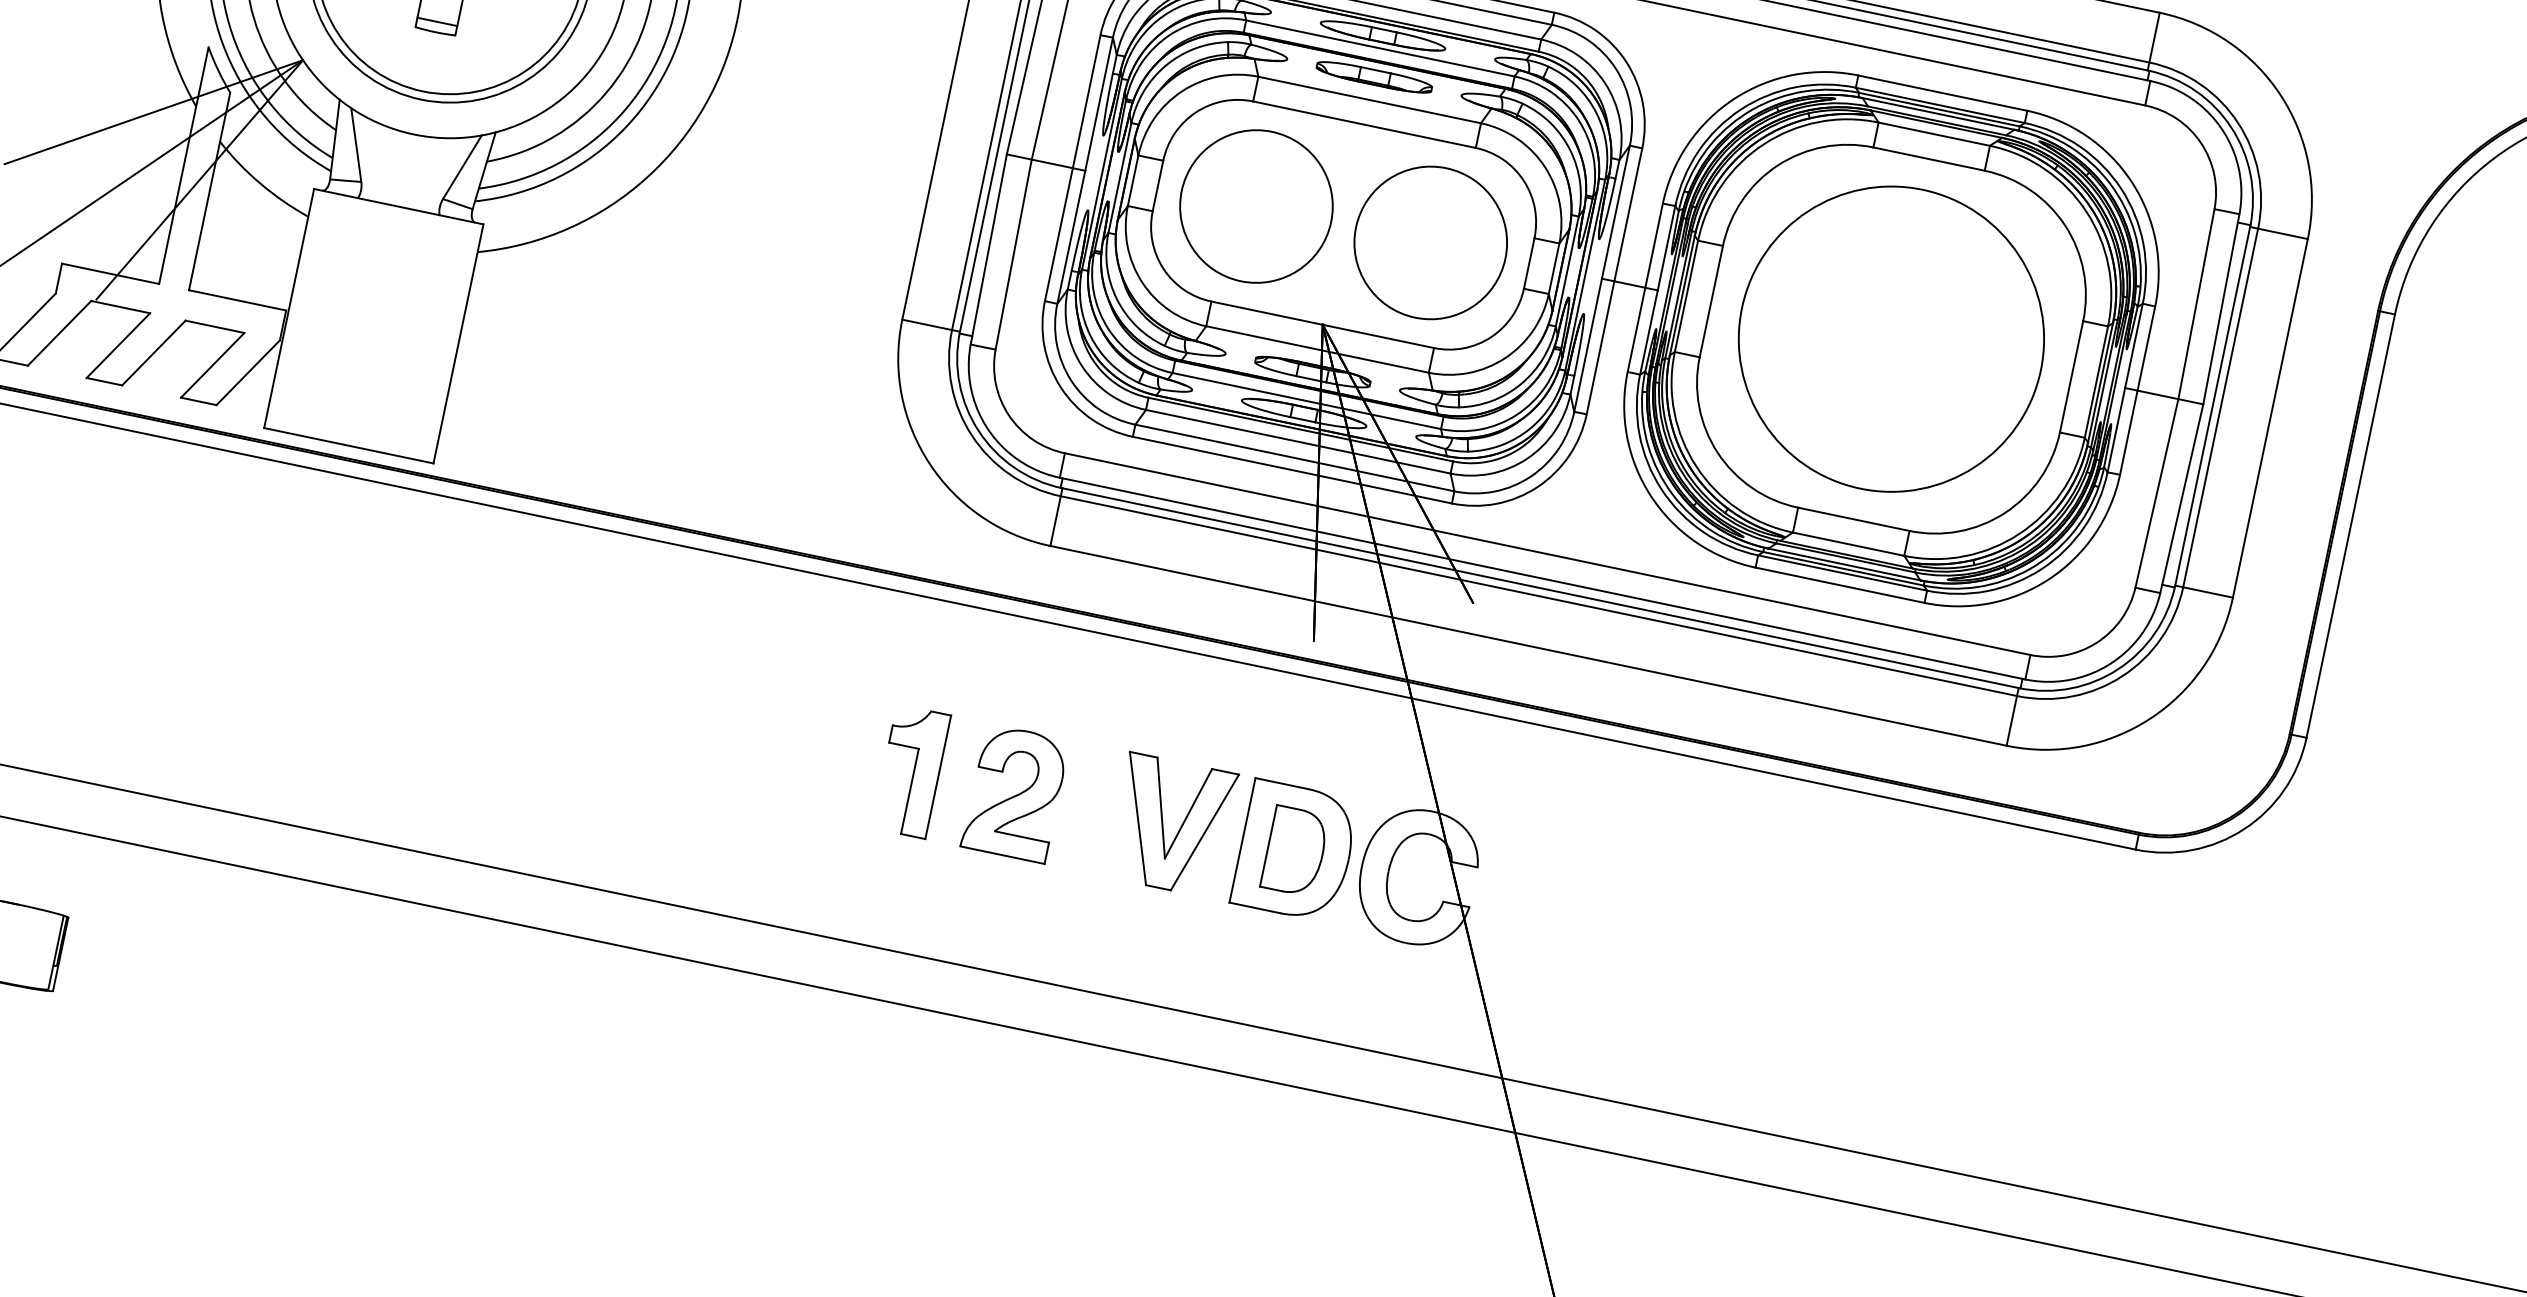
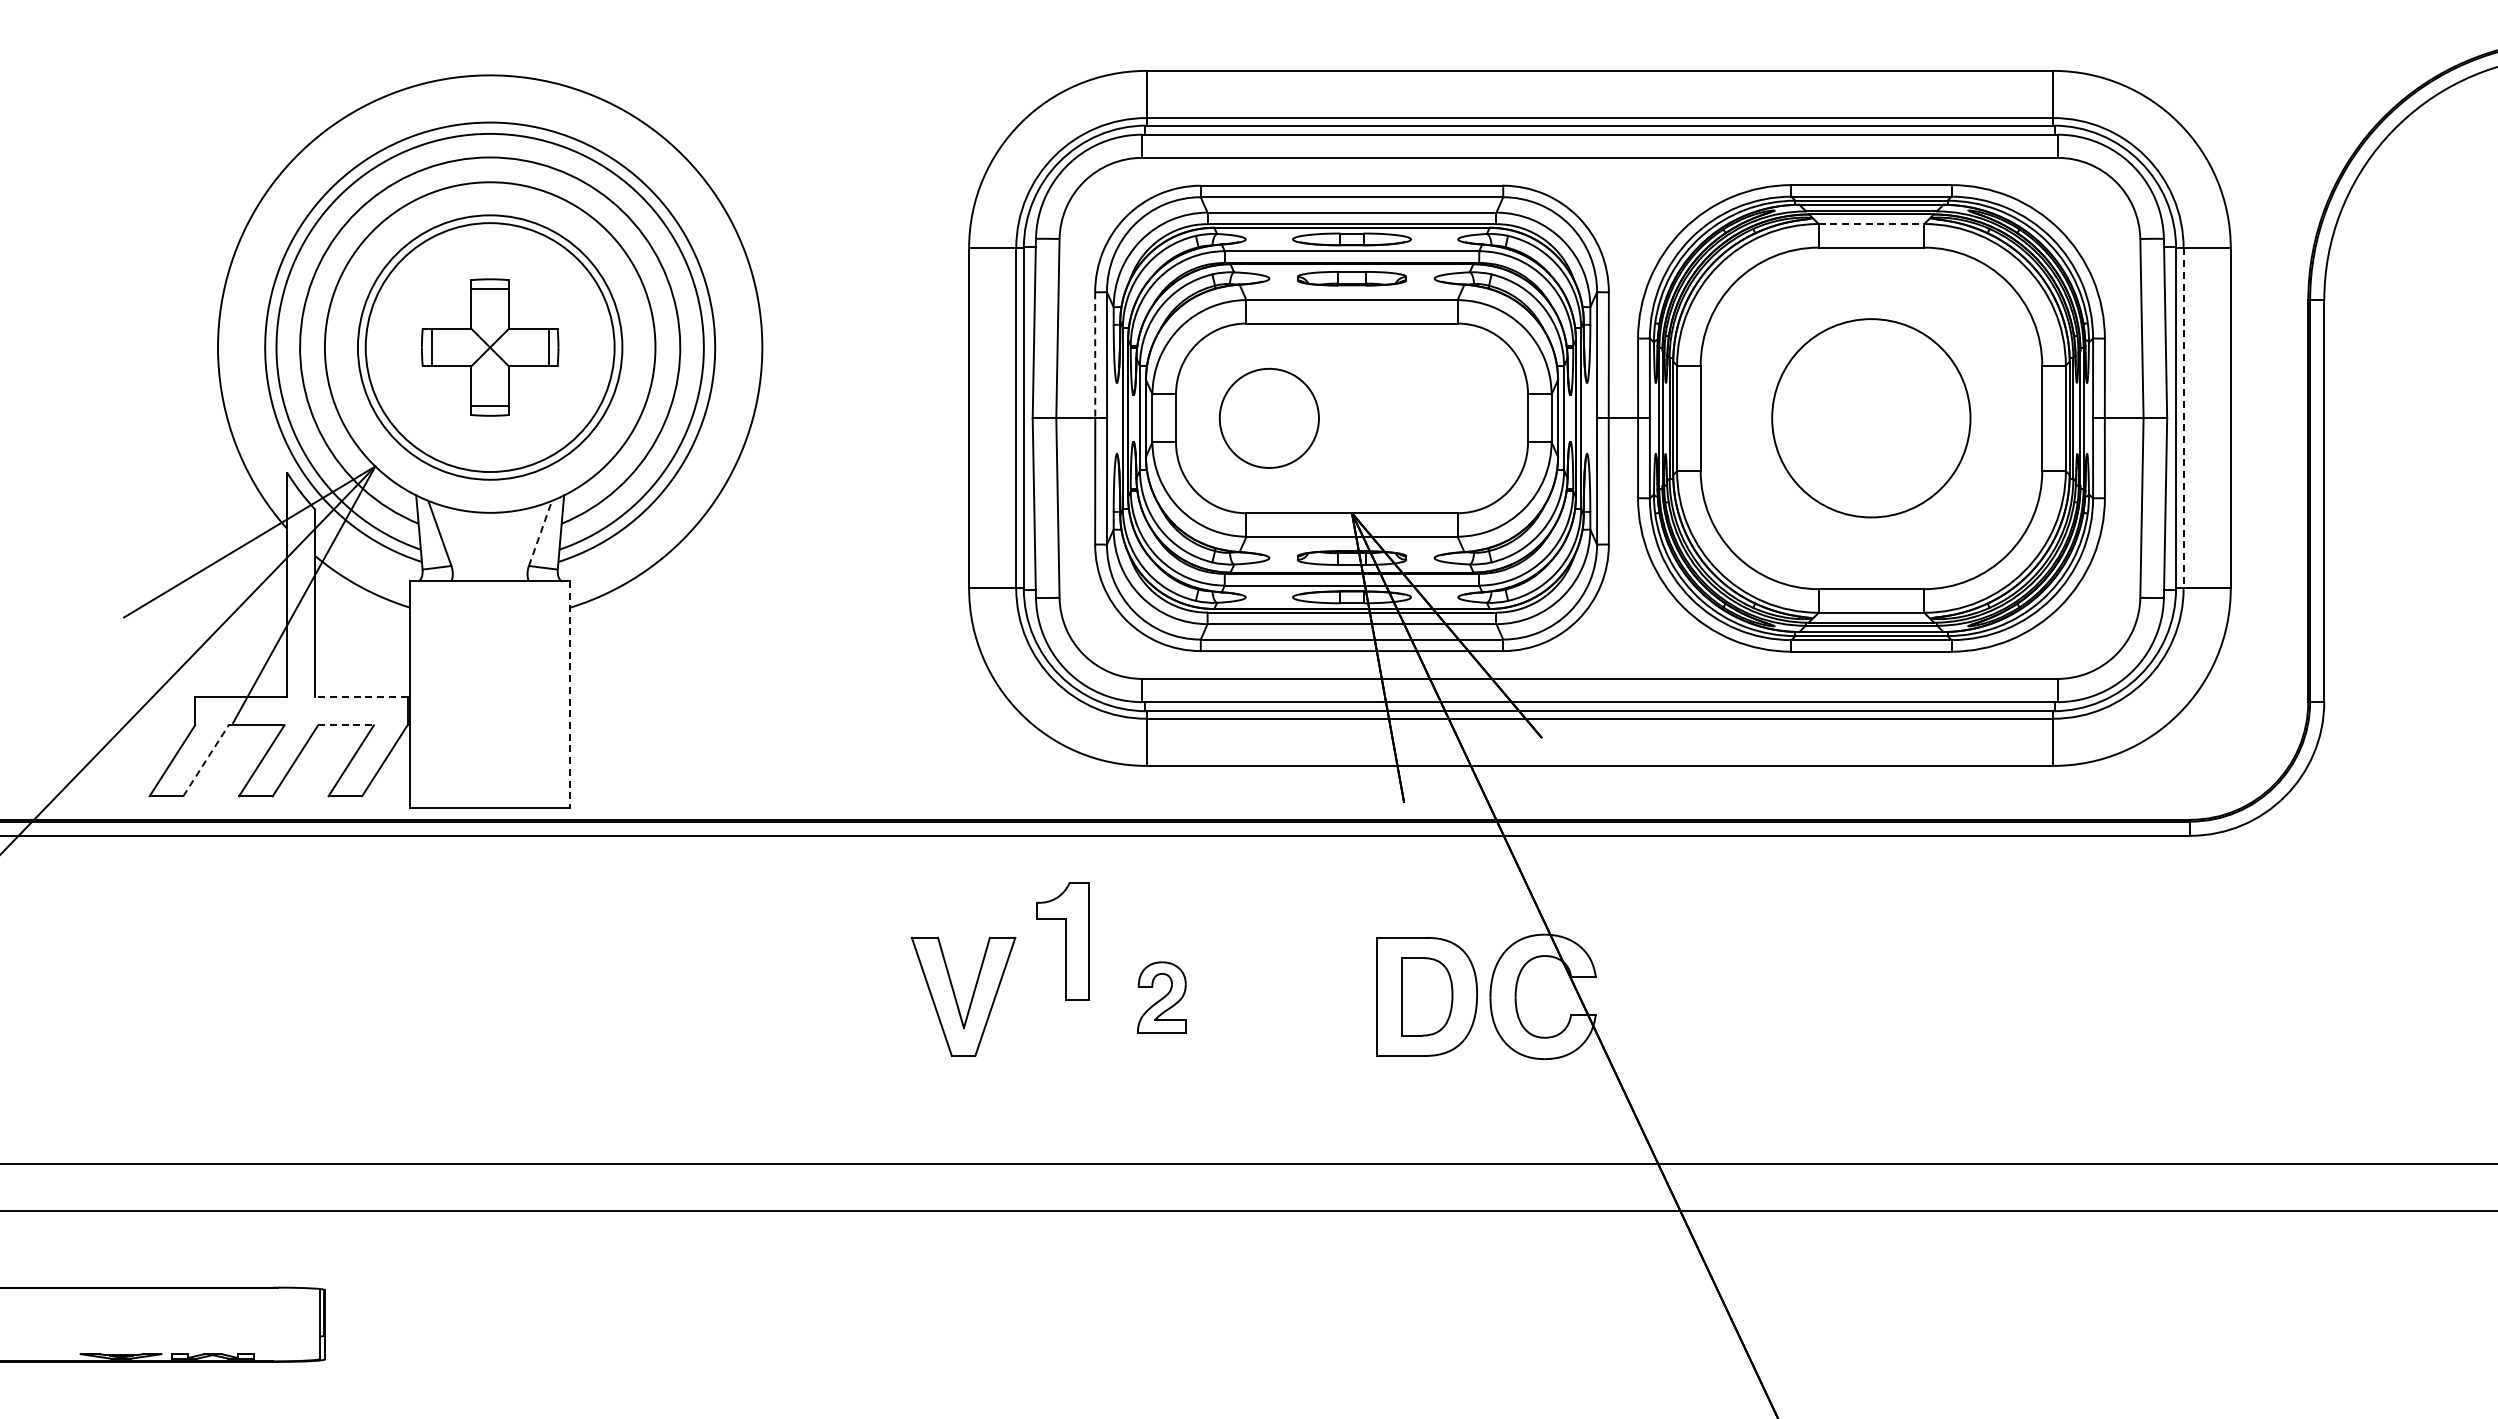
line: (1086, 101) -> (1095, 355), solid -> dashed
line: (1934, 134) -> (1871, 224), solid -> dashed
line: (462, 167) -> (540, 533), solid -> dashed
circle: (1256, 206) -> (1269, 418), size x0.7
circle: (1430, 243) -> (1434, 418), removed
line: (237, 300) -> (361, 697), solid -> dashed
line: (215, 327) -> (346, 725), solid -> dashed
line: (60, 333) -> (206, 760), solid -> dashed
circle: (1890, 338) -> (1870, 417), size x0.7
line: (458, 344) -> (570, 695), solid -> dashed
line: (2220, 408) -> (2183, 418), solid -> dashed
part: (910, 771) -> (1062, 941), moved
part: (1015, 793) -> (1161, 997), size x0.6
part: (1163, 824) -> (956, 997), moved

